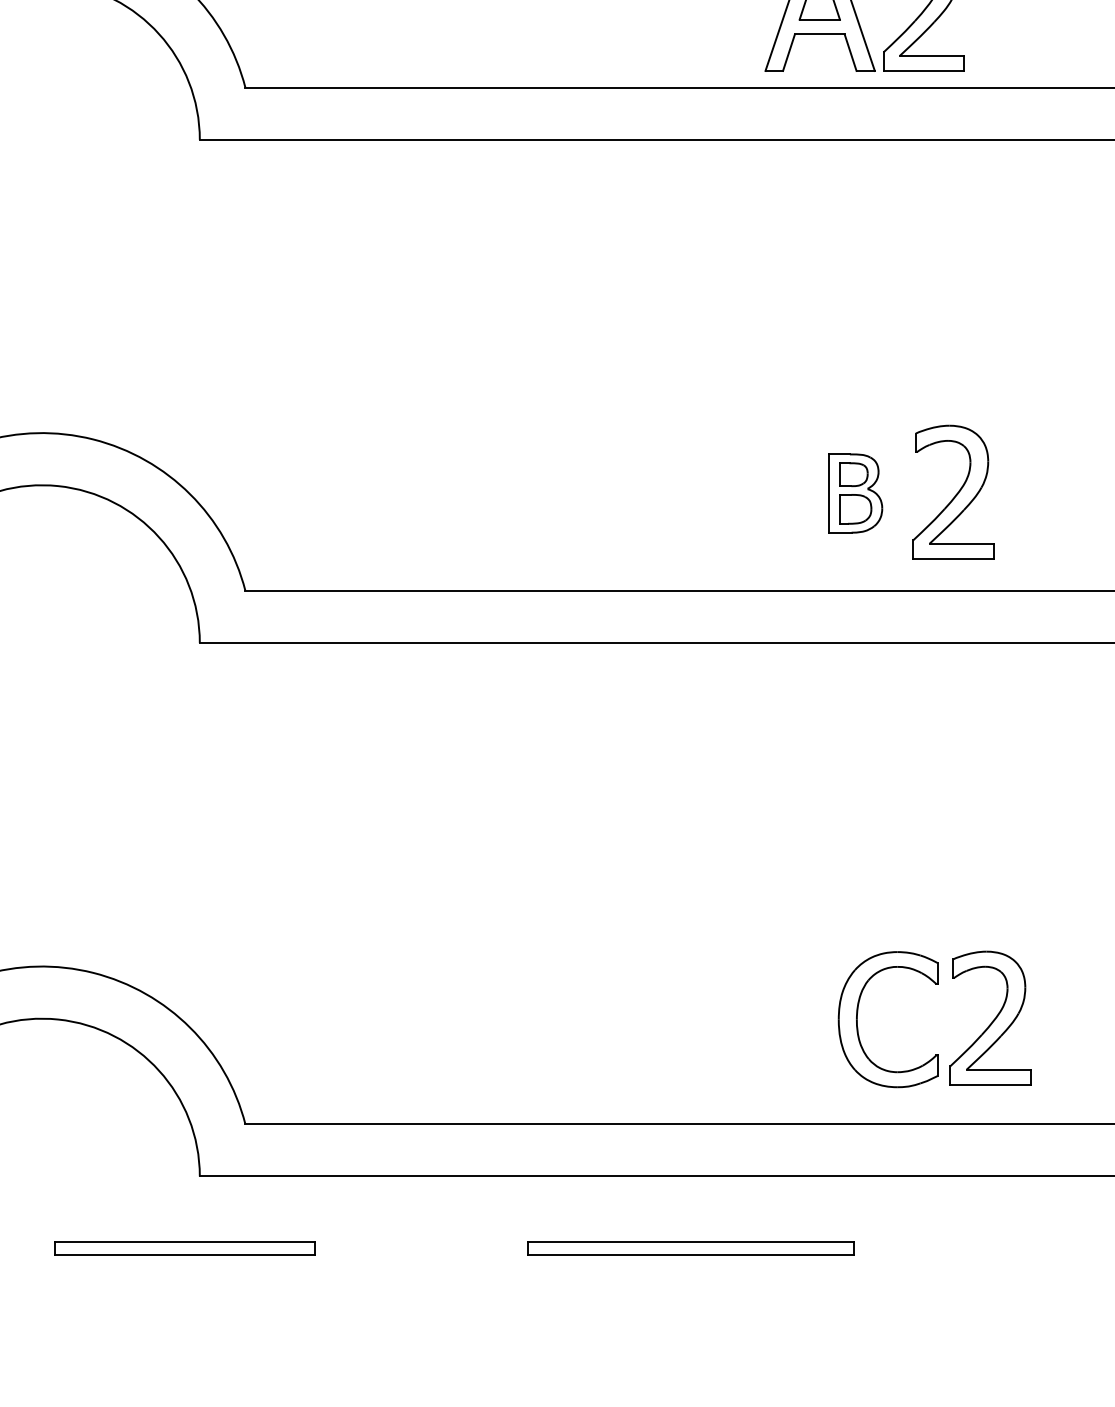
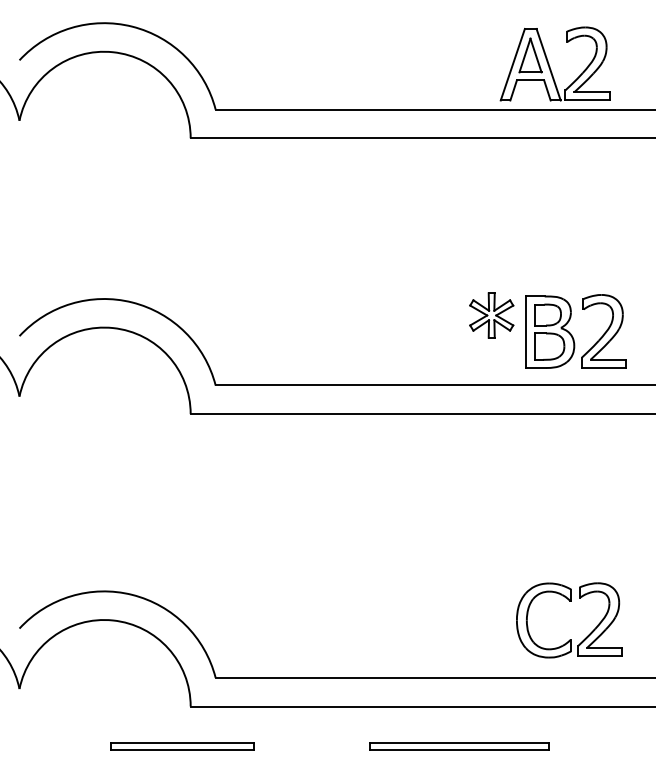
part: (748, 463) -> (491, 315), added
part: (856, 492) -> (550, 331), size x1.67
part: (934, 984) -> (569, 601), moved

